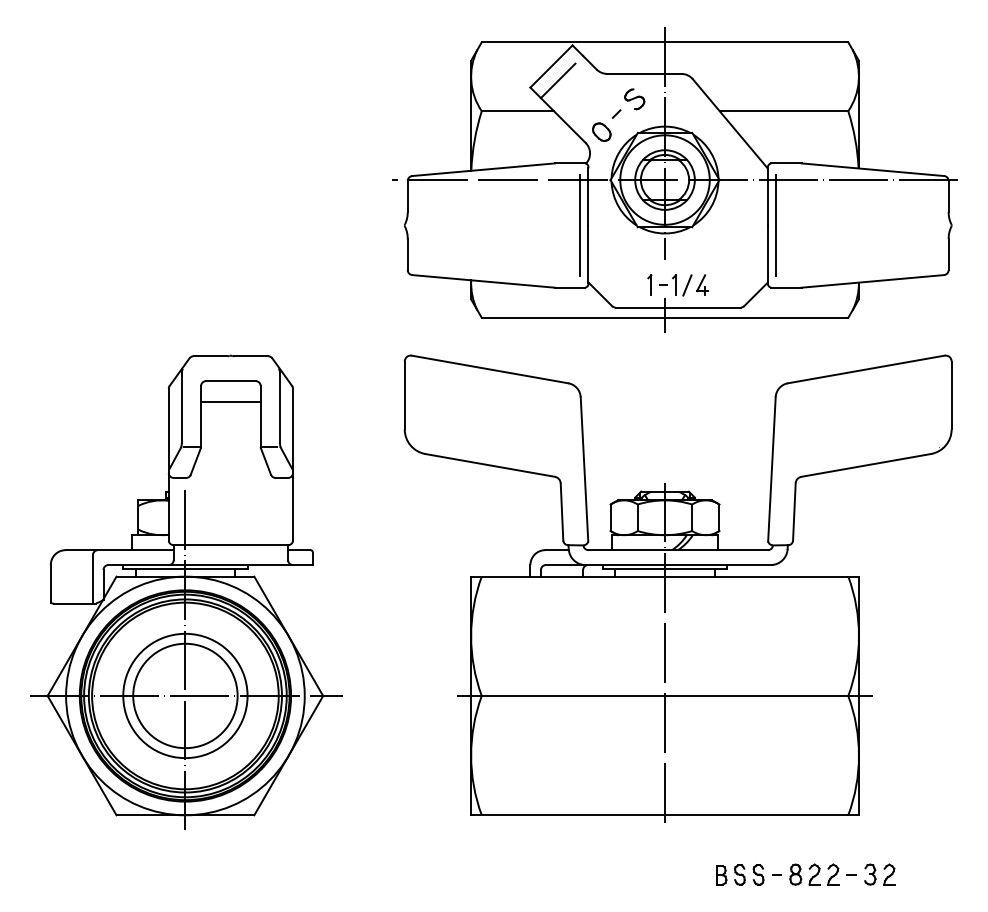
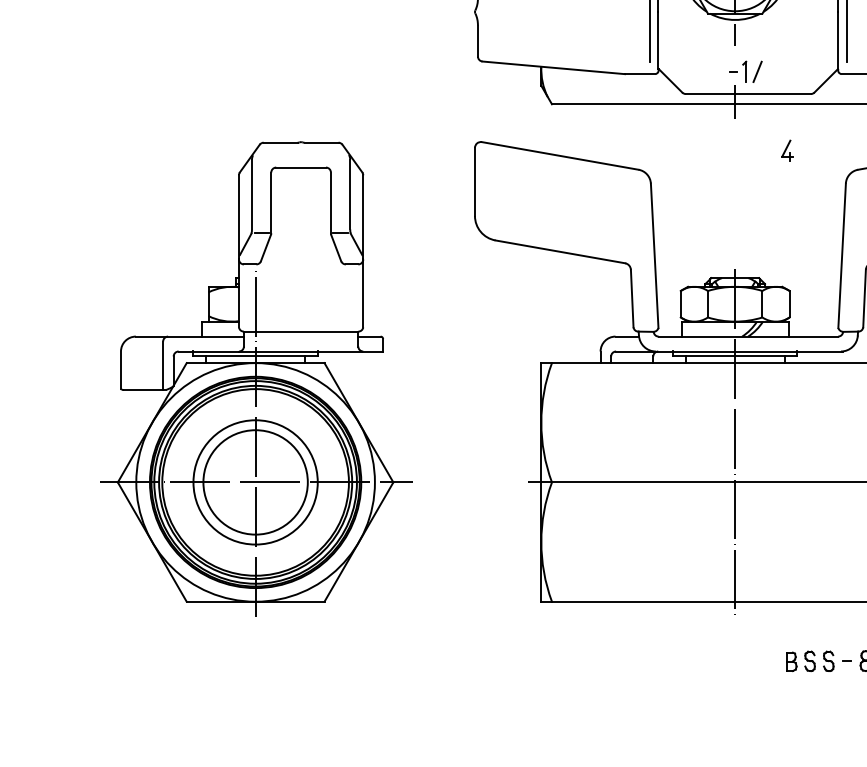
part: (649, 284) -> (719, 70), removed
part: (702, 284) -> (787, 149), moved
line: (230, 402) -> (300, 188), removed

